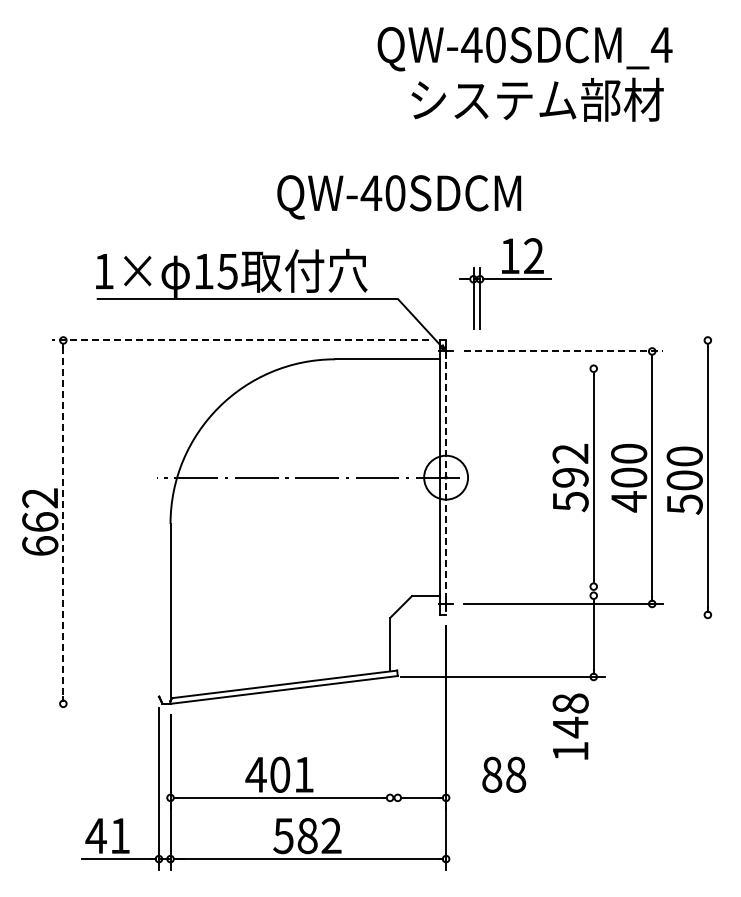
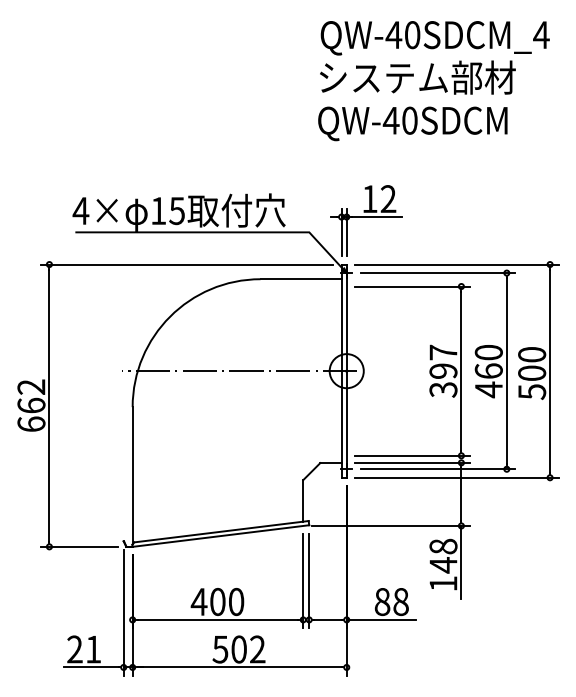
text: (524, 49) -> (434, 38), moved
text: (399, 197) -> (413, 124), moved
text: (103, 271) -> (80, 211), 1× -> 4×
part: (505, 283) -> (366, 220), moved
line: (239, 340) -> (186, 264), dashed -> solid
line: (587, 340) -> (456, 264), added
line: (563, 351) -> (437, 273), dashed -> solid
line: (530, 368) -> (412, 286), added
text: (570, 477) -> (443, 371), 592 -> 397
text: (629, 477) -> (489, 371), 400 -> 460
line: (446, 478) -> (347, 371), dashed -> solid
line: (63, 522) -> (49, 405), dashed -> solid
line: (530, 586) -> (412, 455), added
line: (530, 595) -> (412, 462), added
line: (587, 614) -> (456, 477), added
line: (101, 703) -> (79, 546), added
line: (593, 723) -> (461, 562), added
line: (390, 747) -> (303, 580), added
line: (397, 747) -> (308, 580), added
text: (304, 774) -> (236, 601), 401 -> 400
line: (490, 797) -> (381, 619), added
text: (95, 835) -> (74, 649), 41 -> 21
text: (307, 835) -> (239, 649), 582 -> 502

